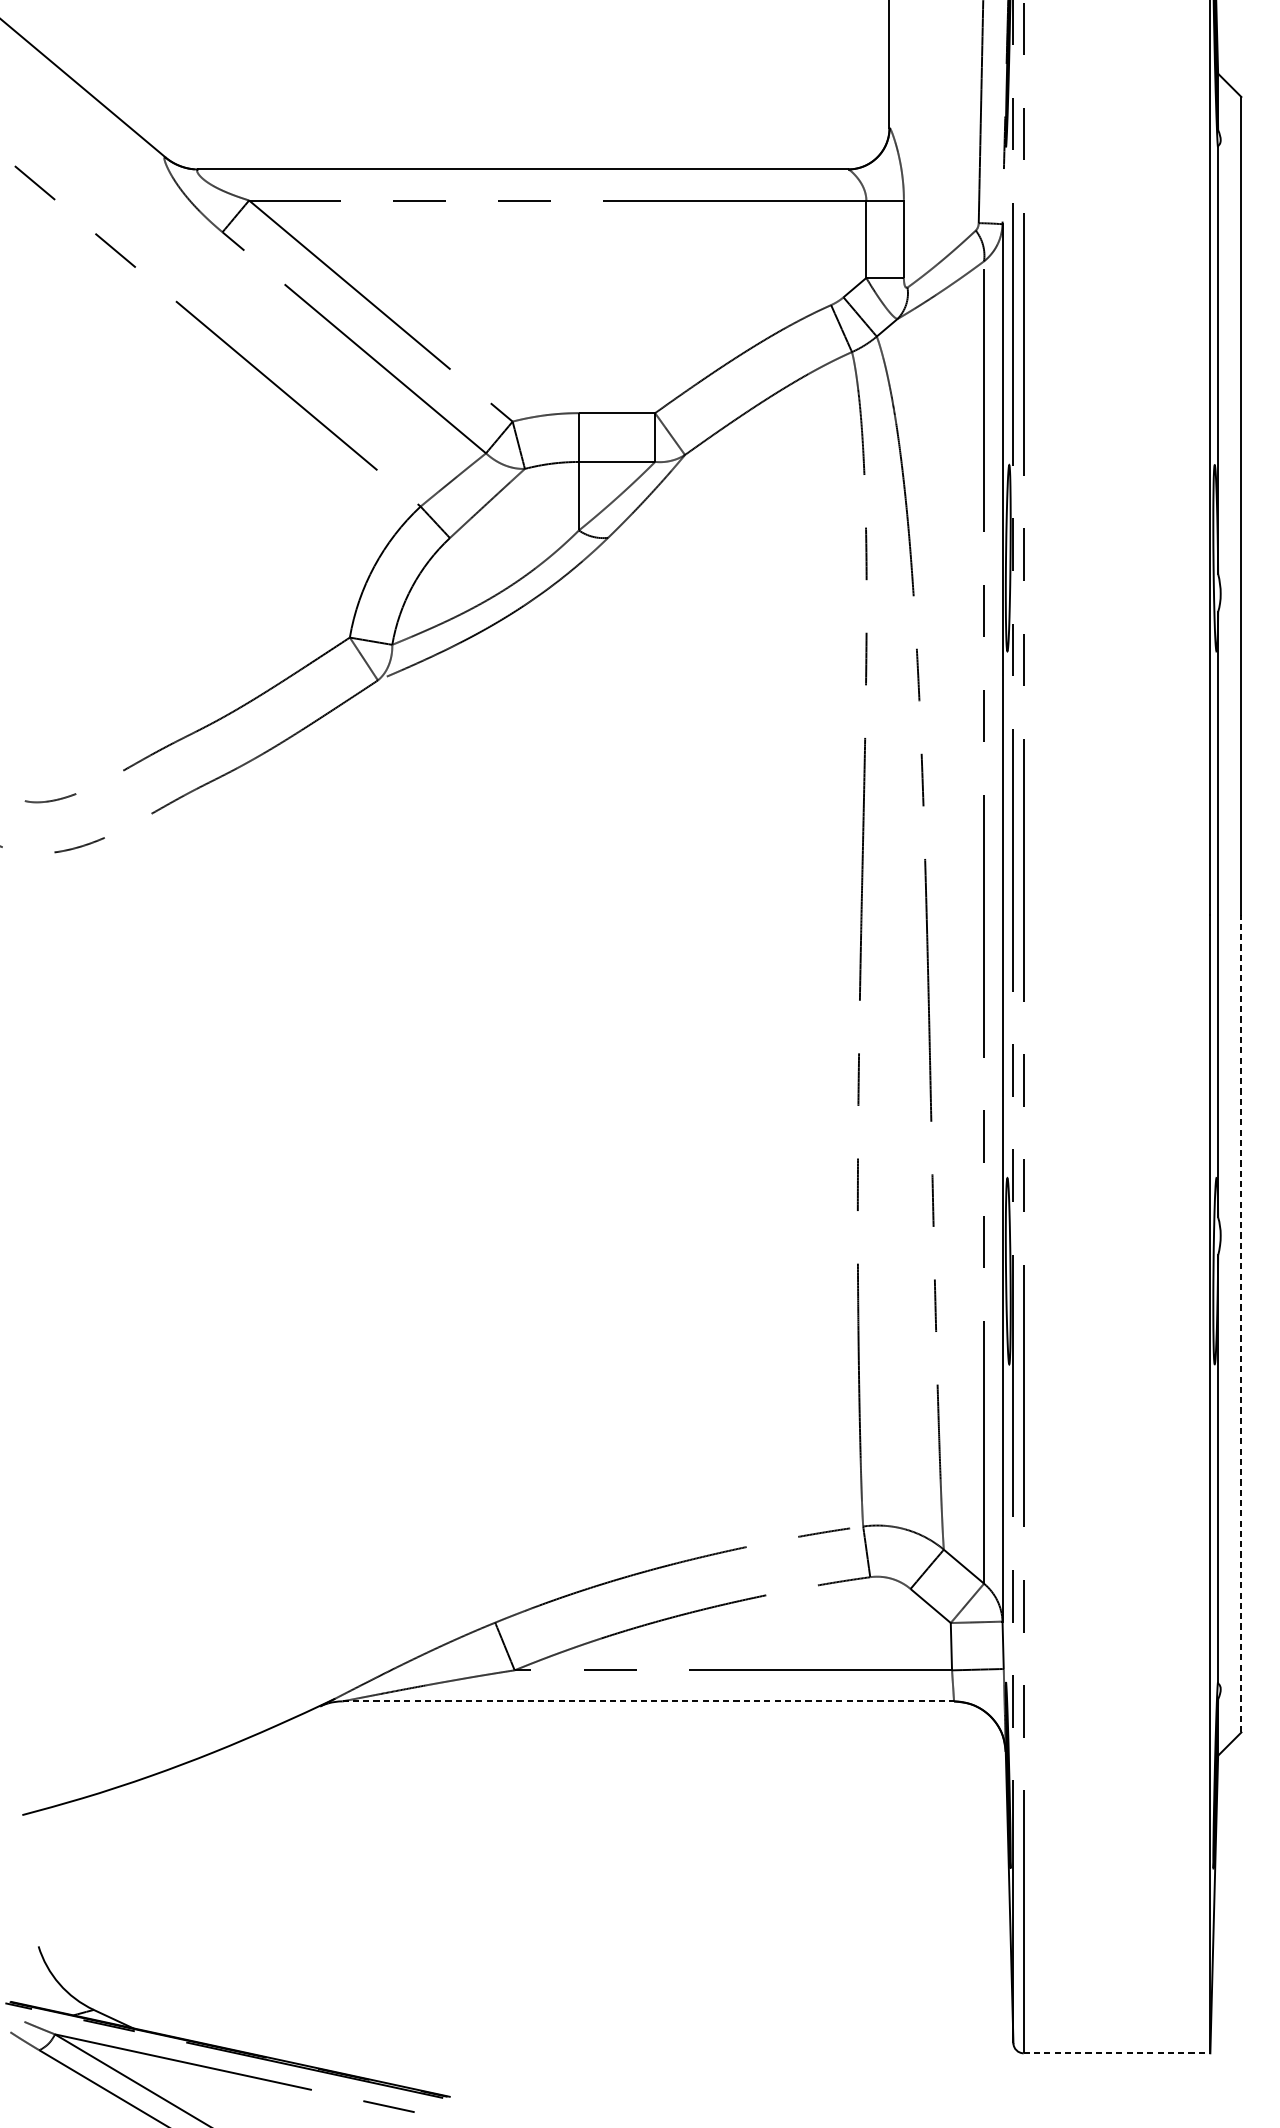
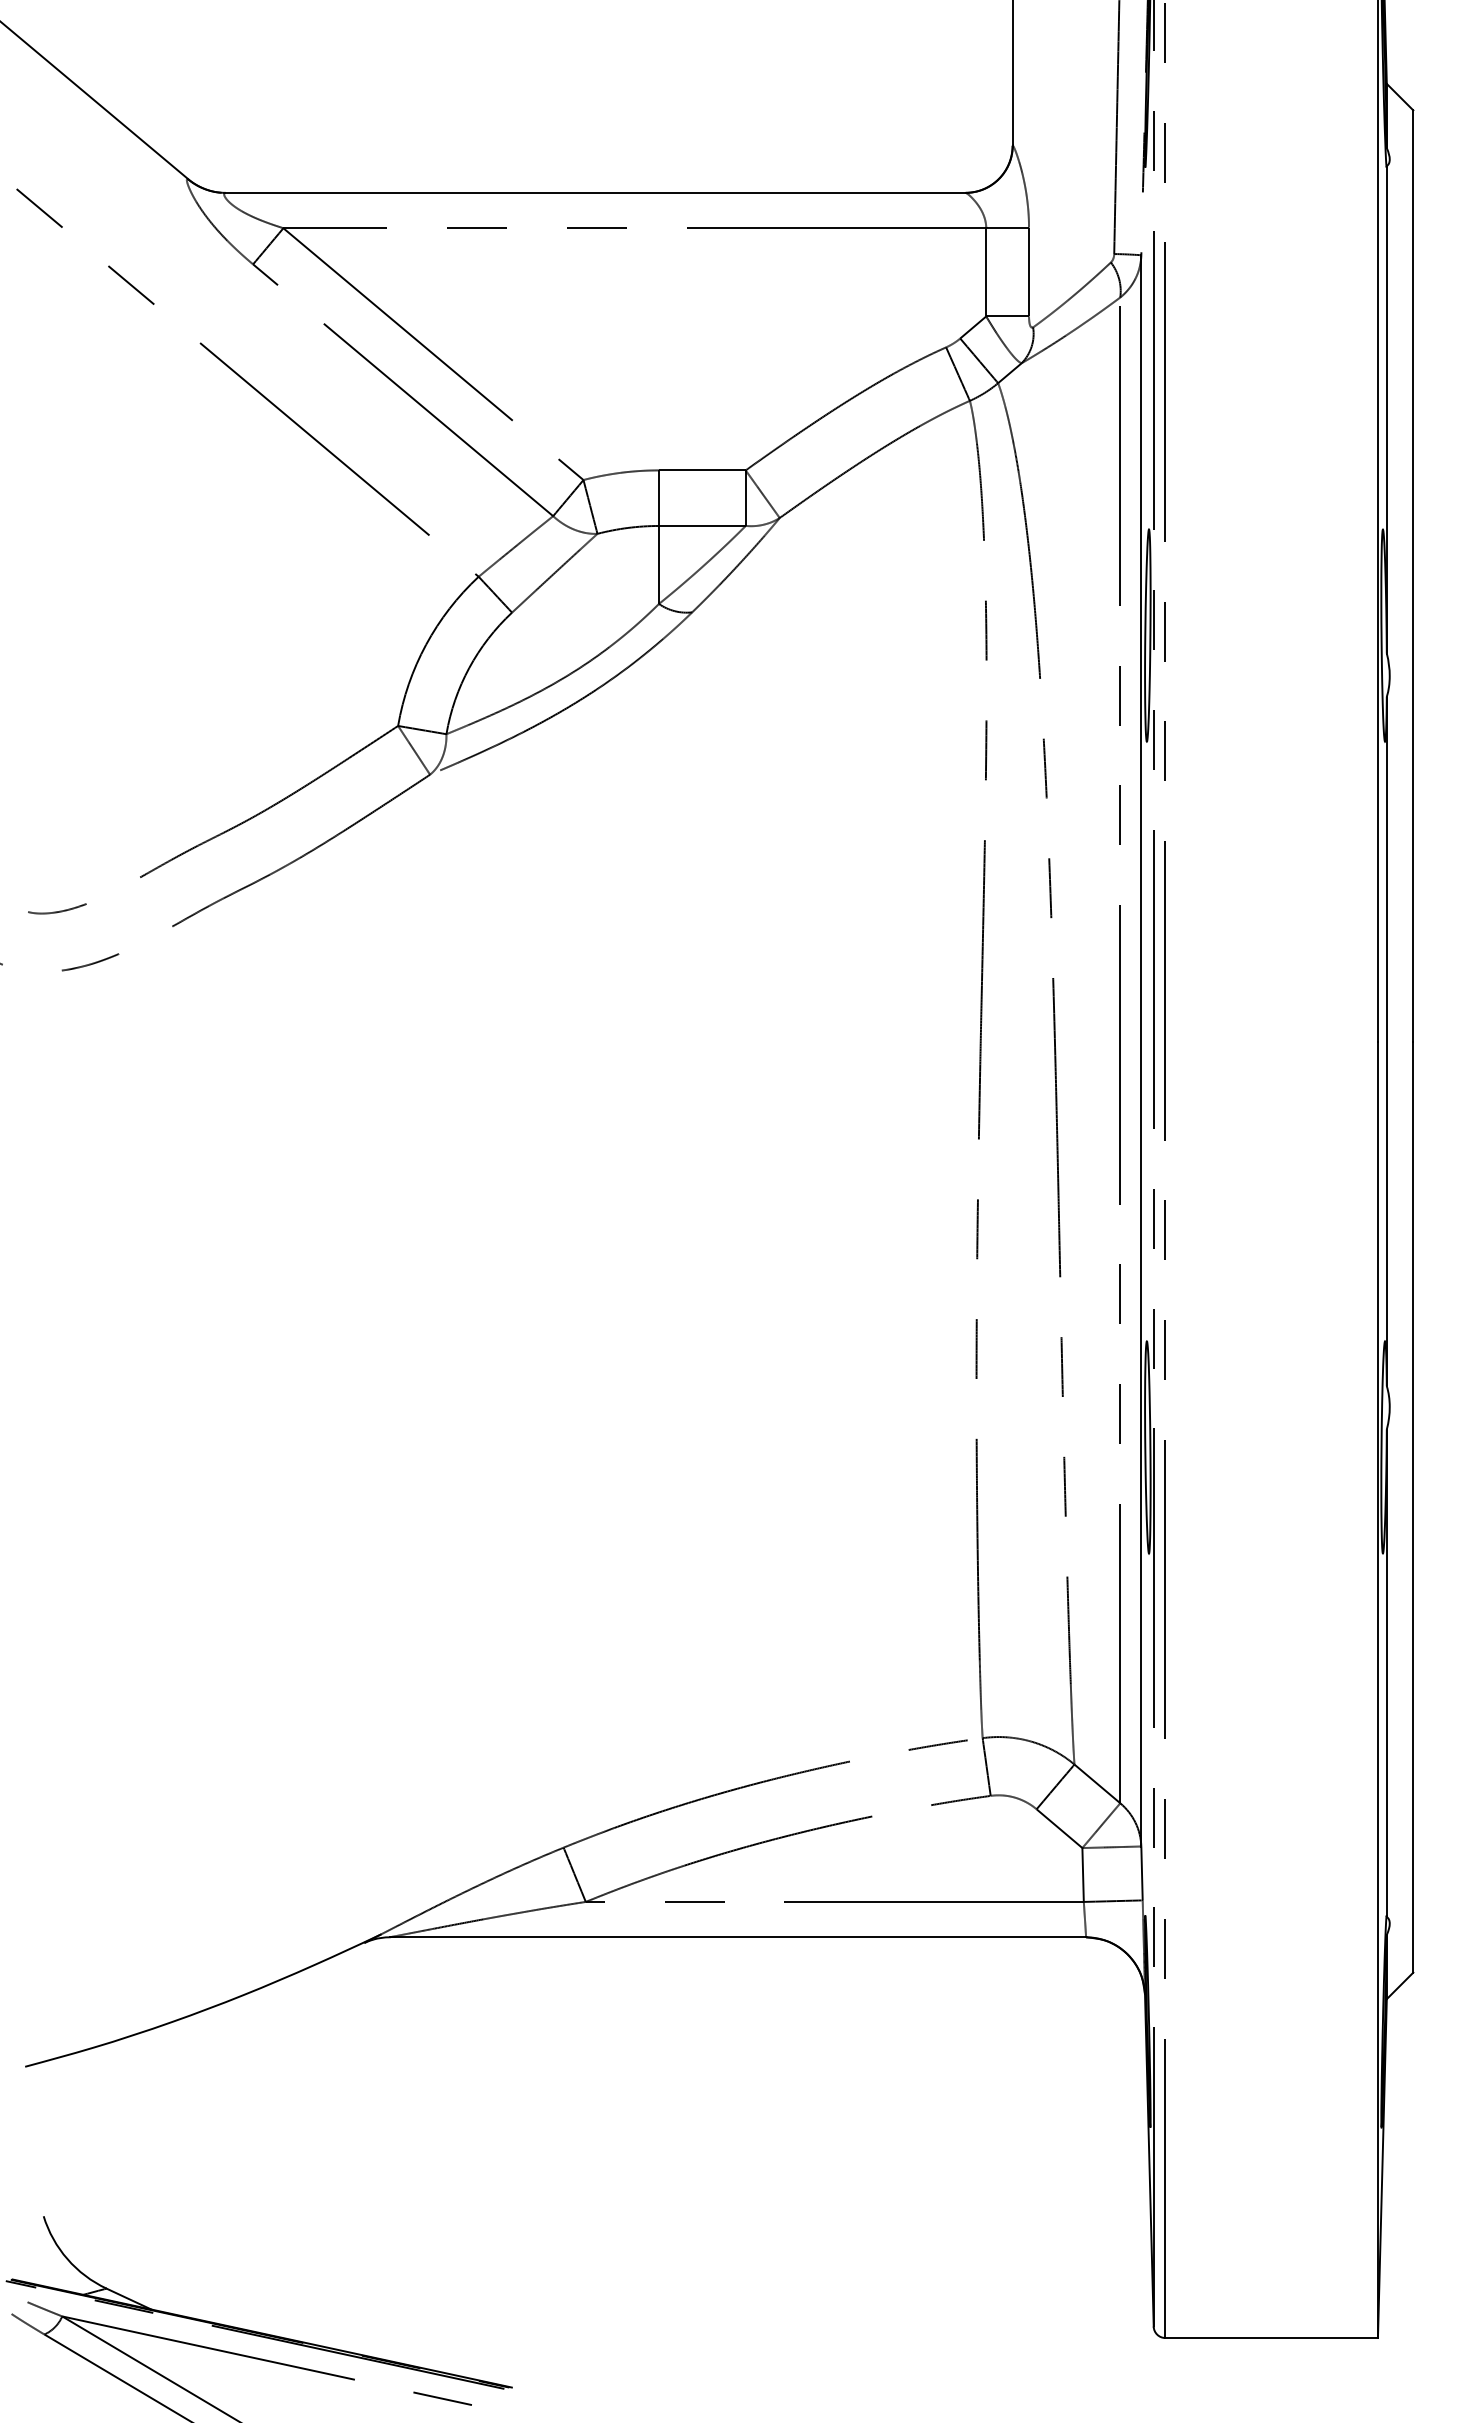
line: (1241, 1323) -> (1413, 1507), dashed -> solid
line: (648, 1701) -> (738, 1937), dashed -> solid
line: (1117, 2053) -> (1272, 2338), dashed -> solid

